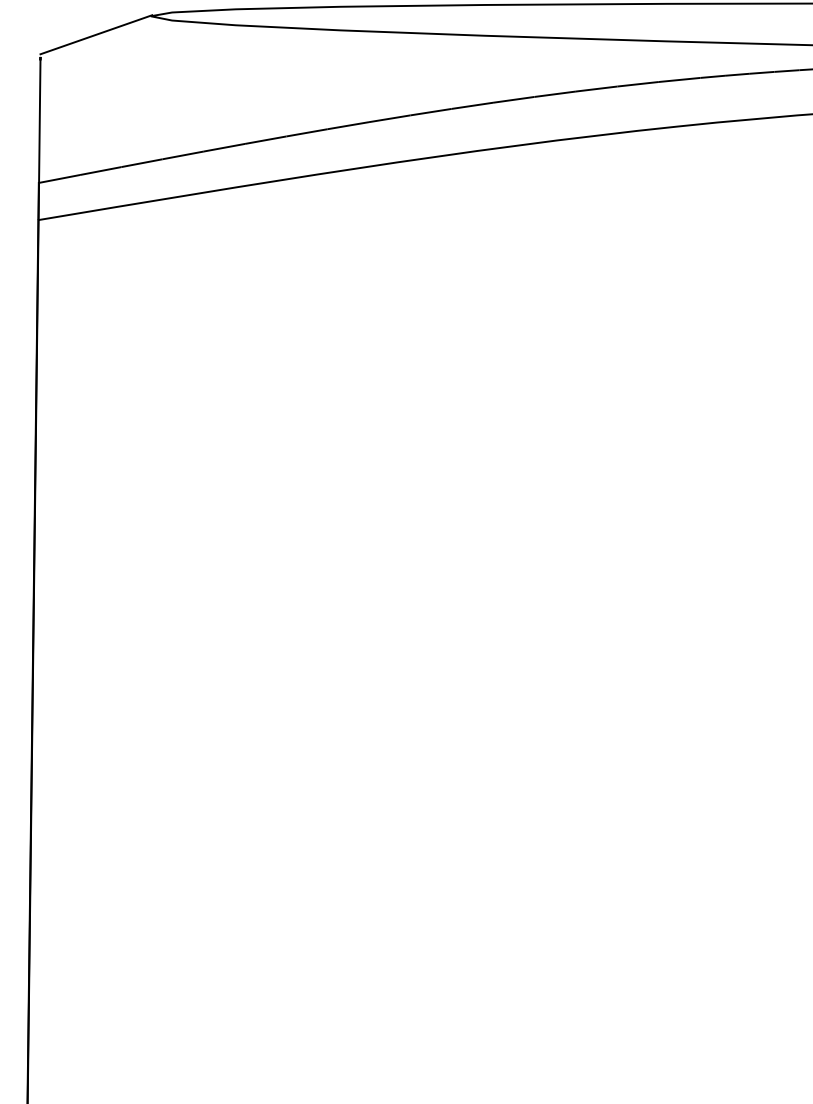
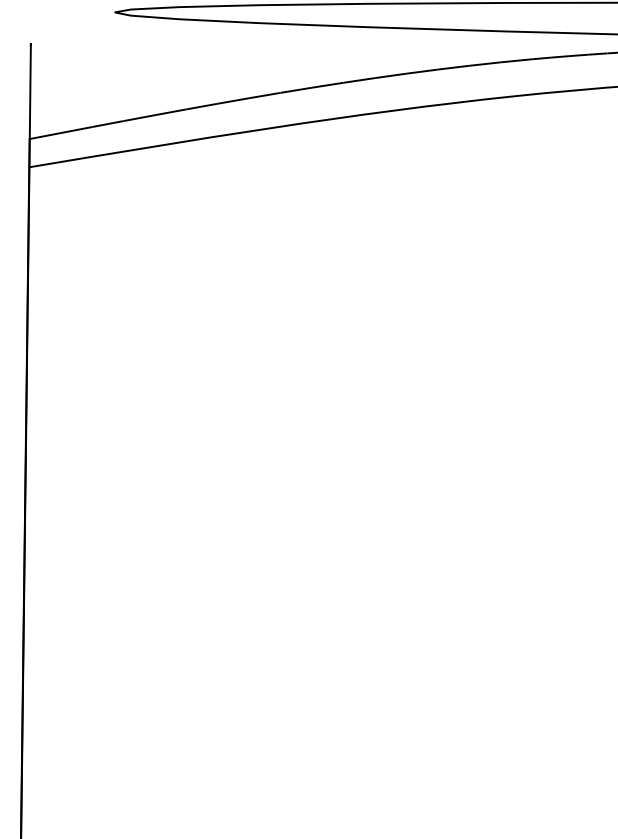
line: (95, 34) -> (72, 26), removed

